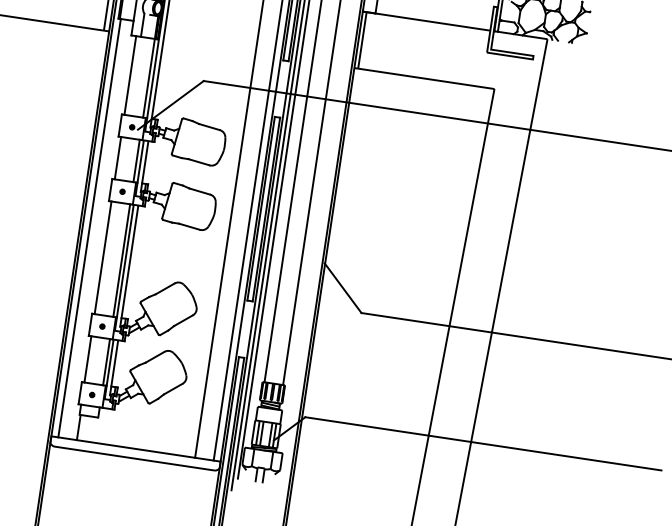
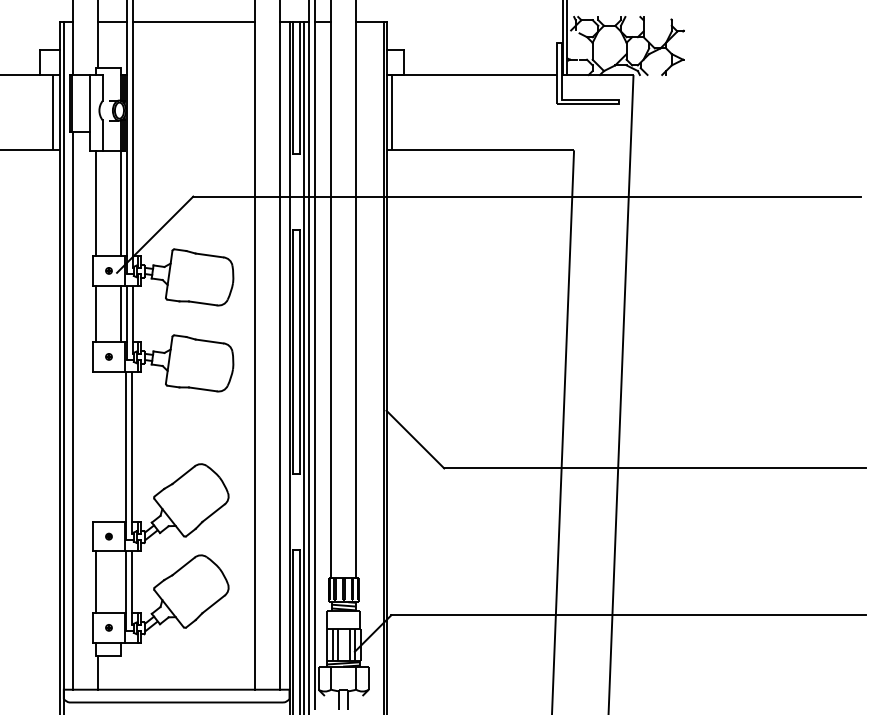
line: (103, 257) -> (96, 446), removed
line: (121, 260) -> (121, 446), removed
line: (106, 362) -> (121, 582), removed

